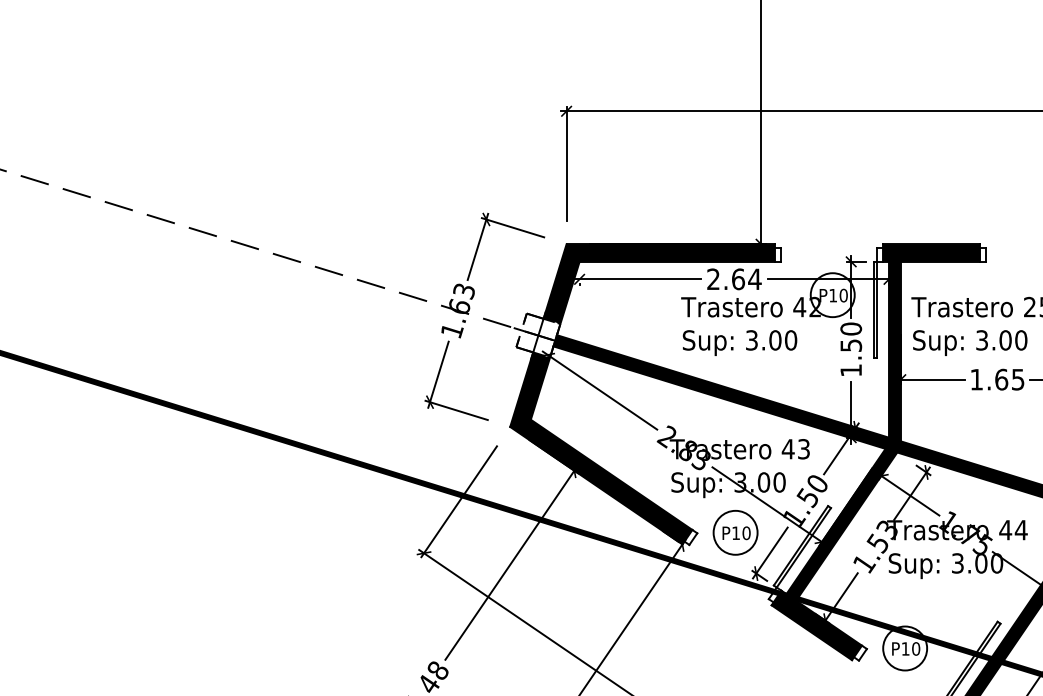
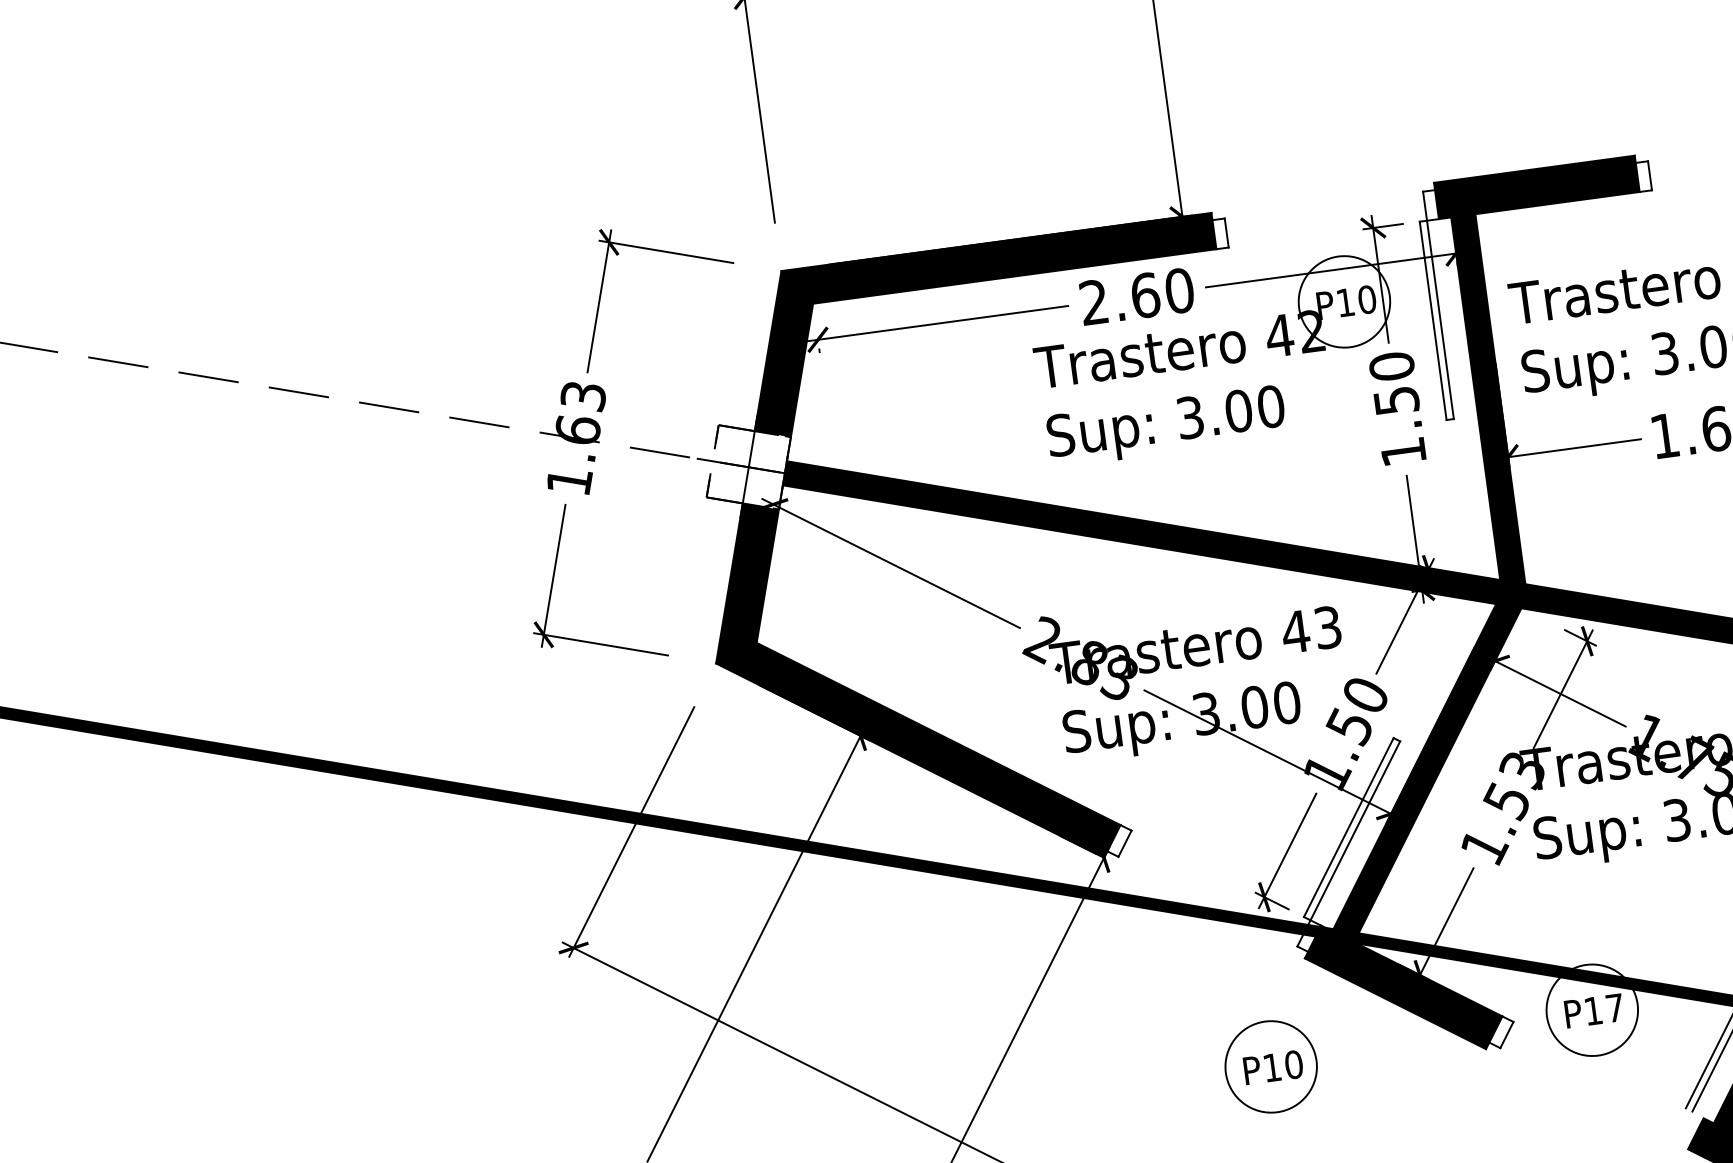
text: (754, 279) -> (1178, 291), 2.64 -> 2.60
part: (735, 532) -> (1270, 1066), moved
text: (916, 648) -> (1615, 1007), P10 -> P17

